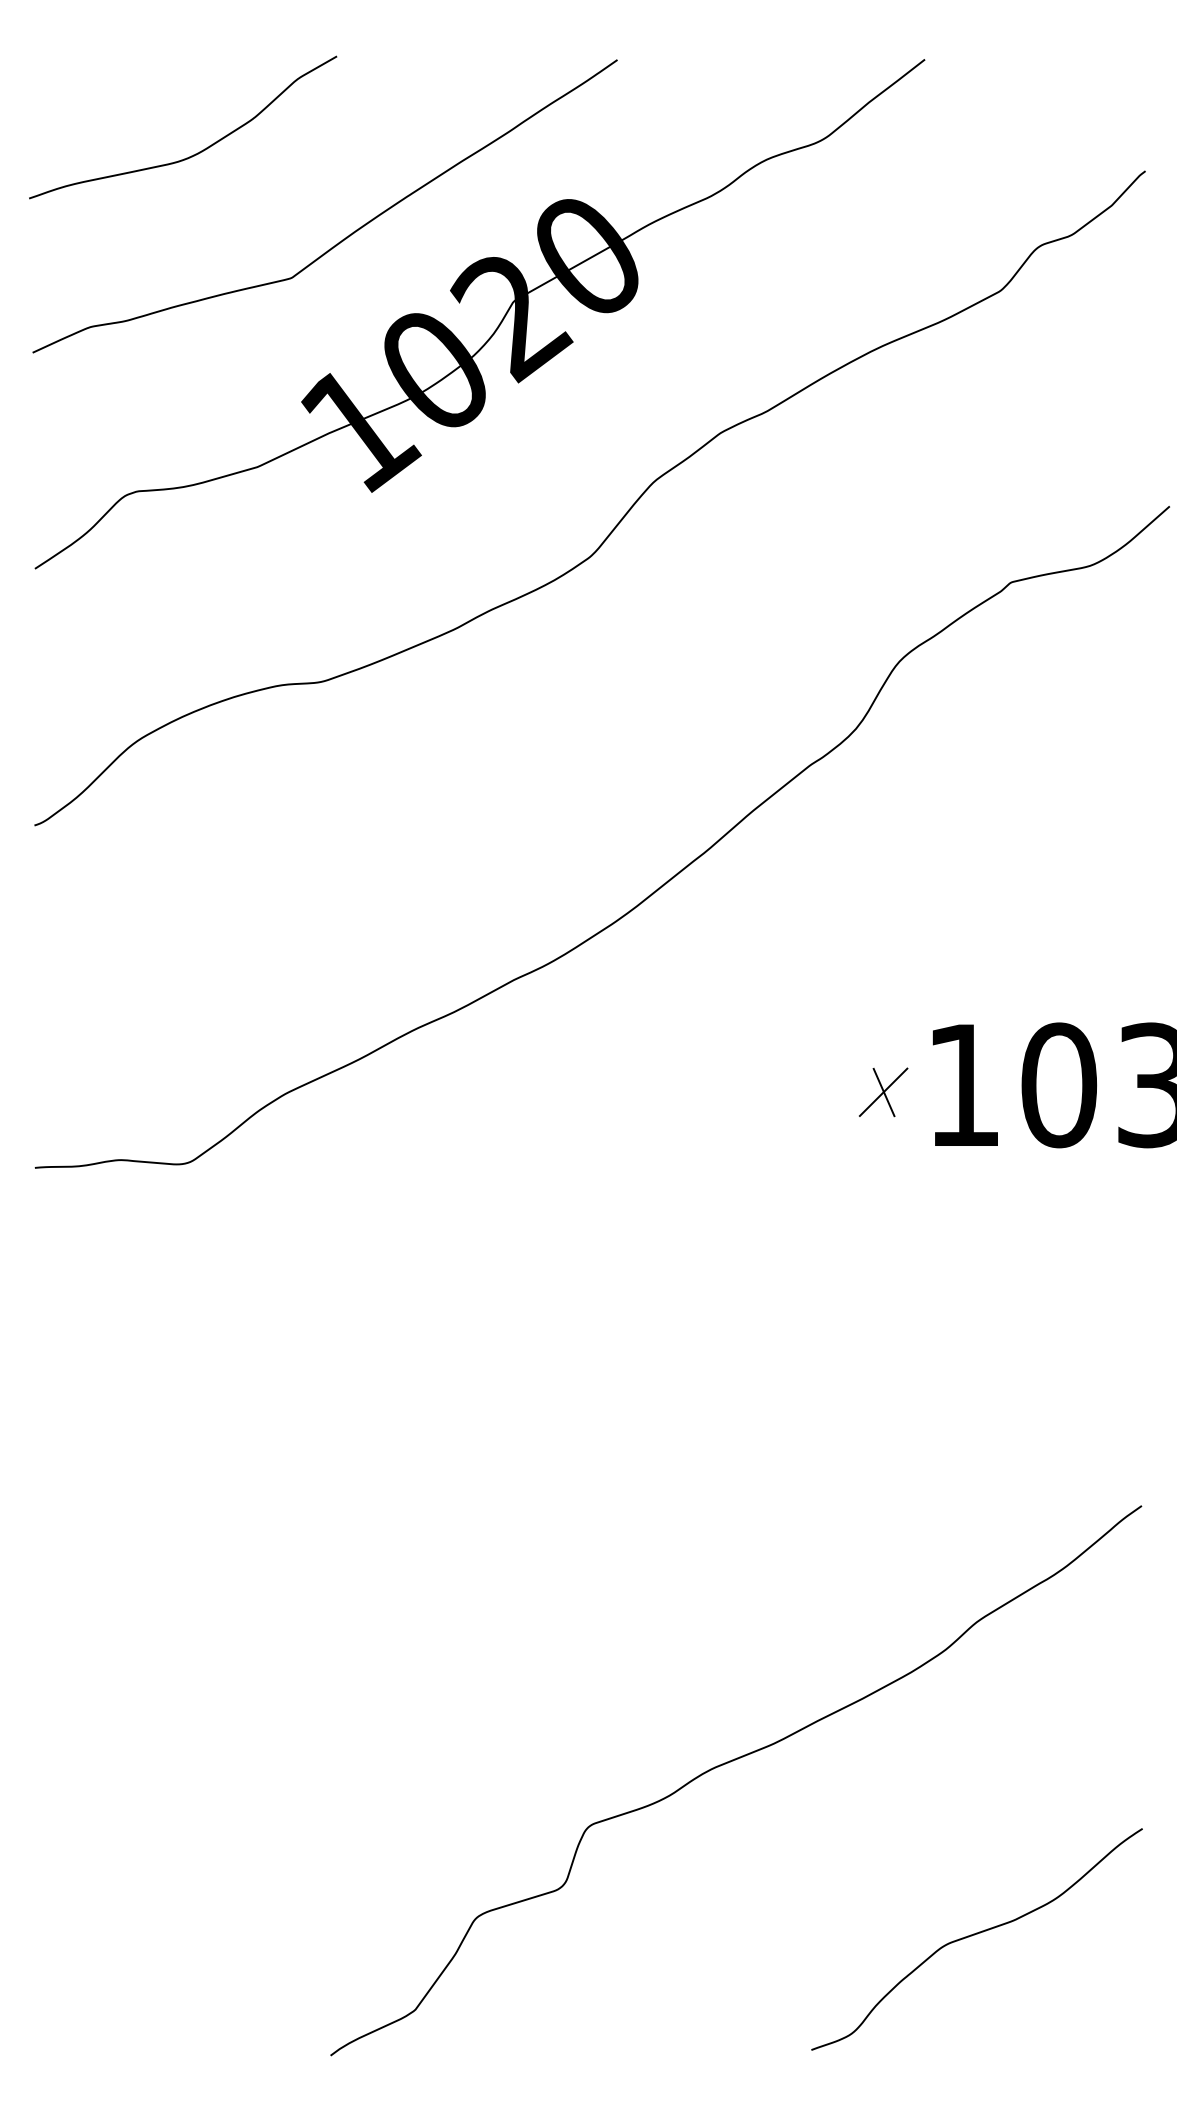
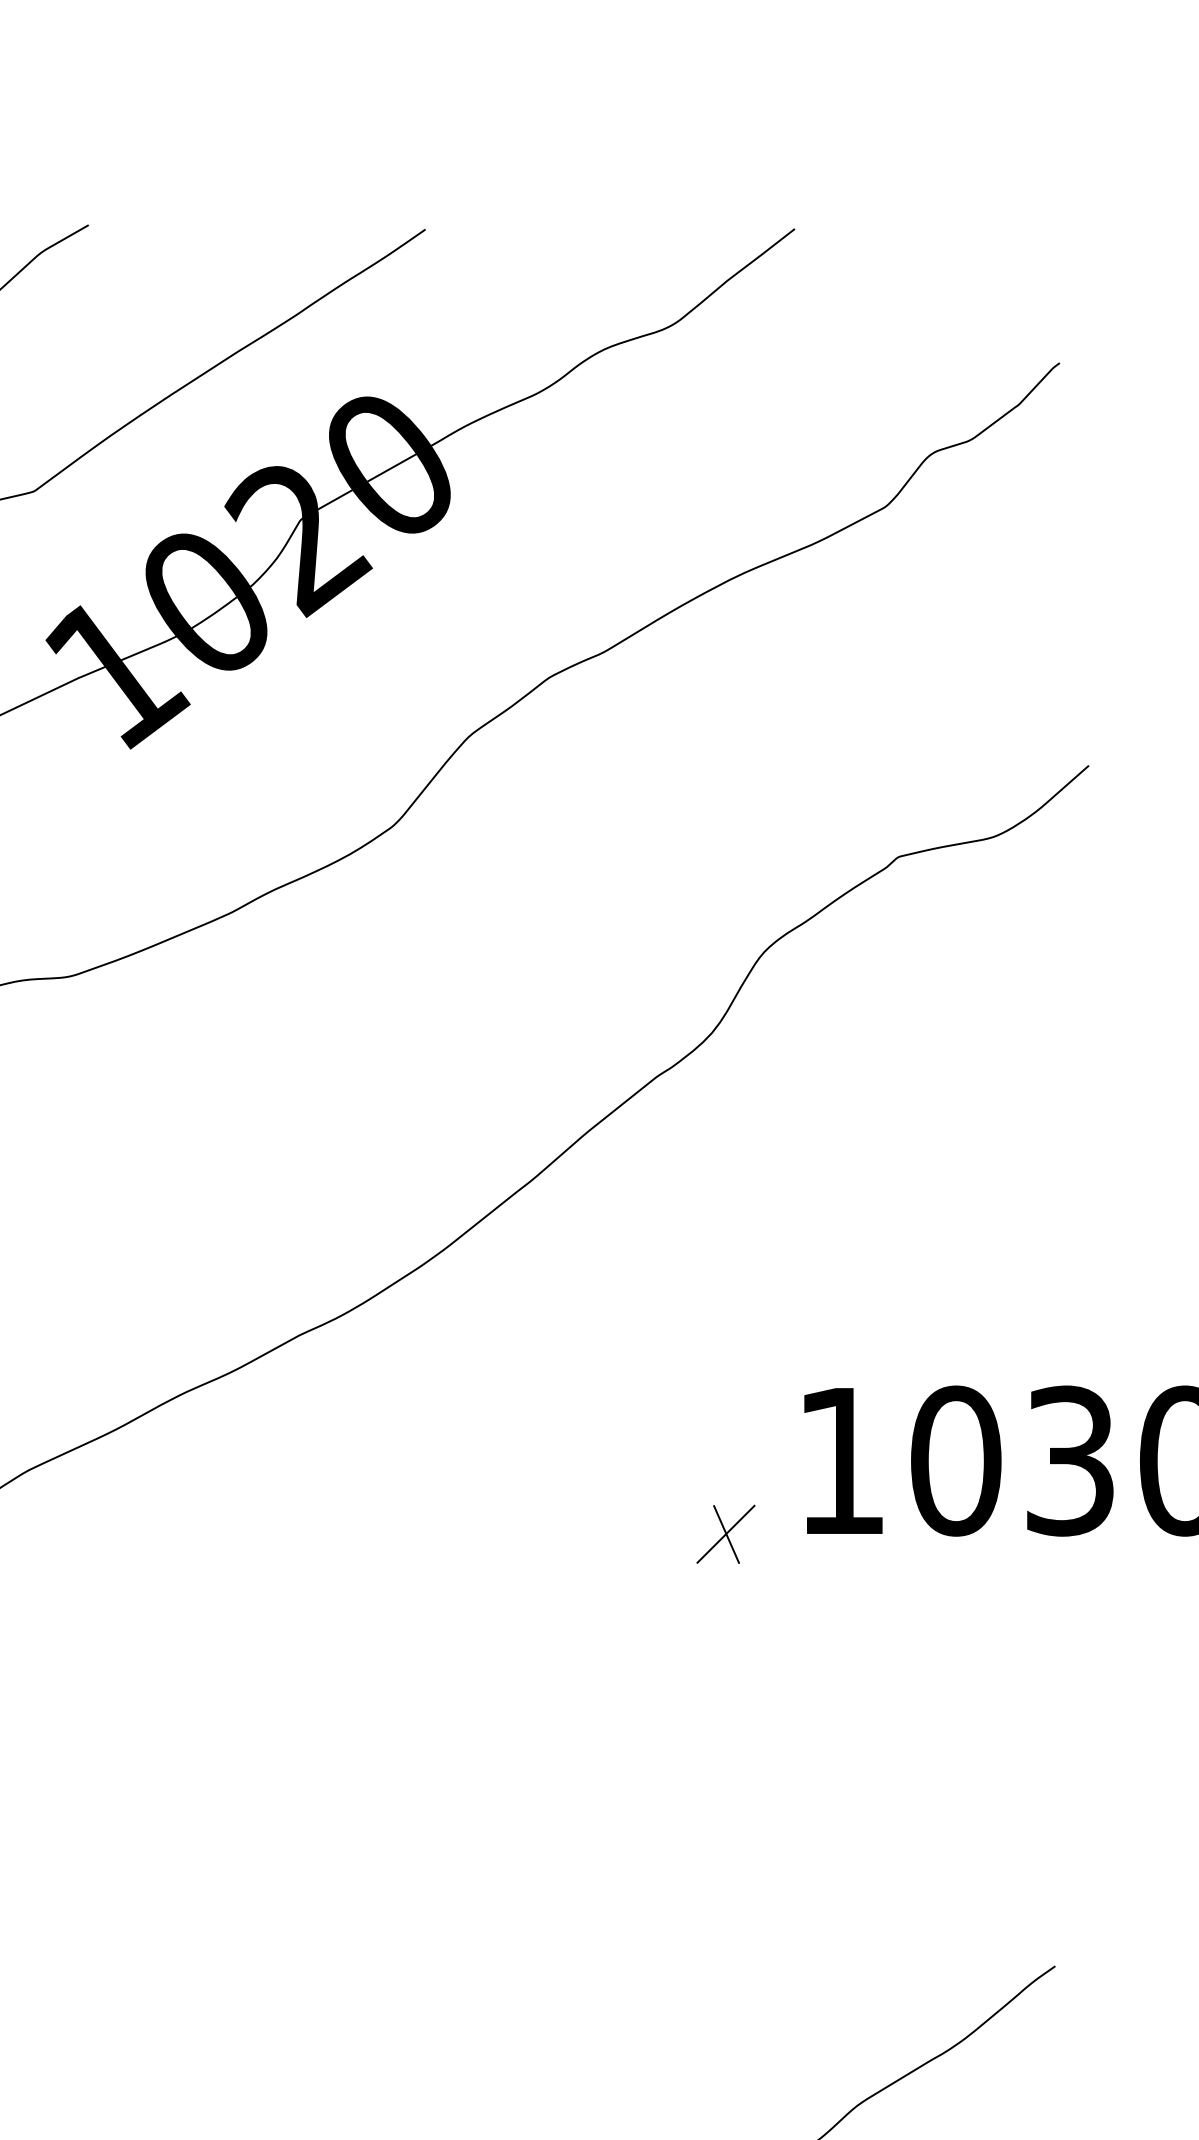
part: (883, 1092) -> (725, 1534), moved

